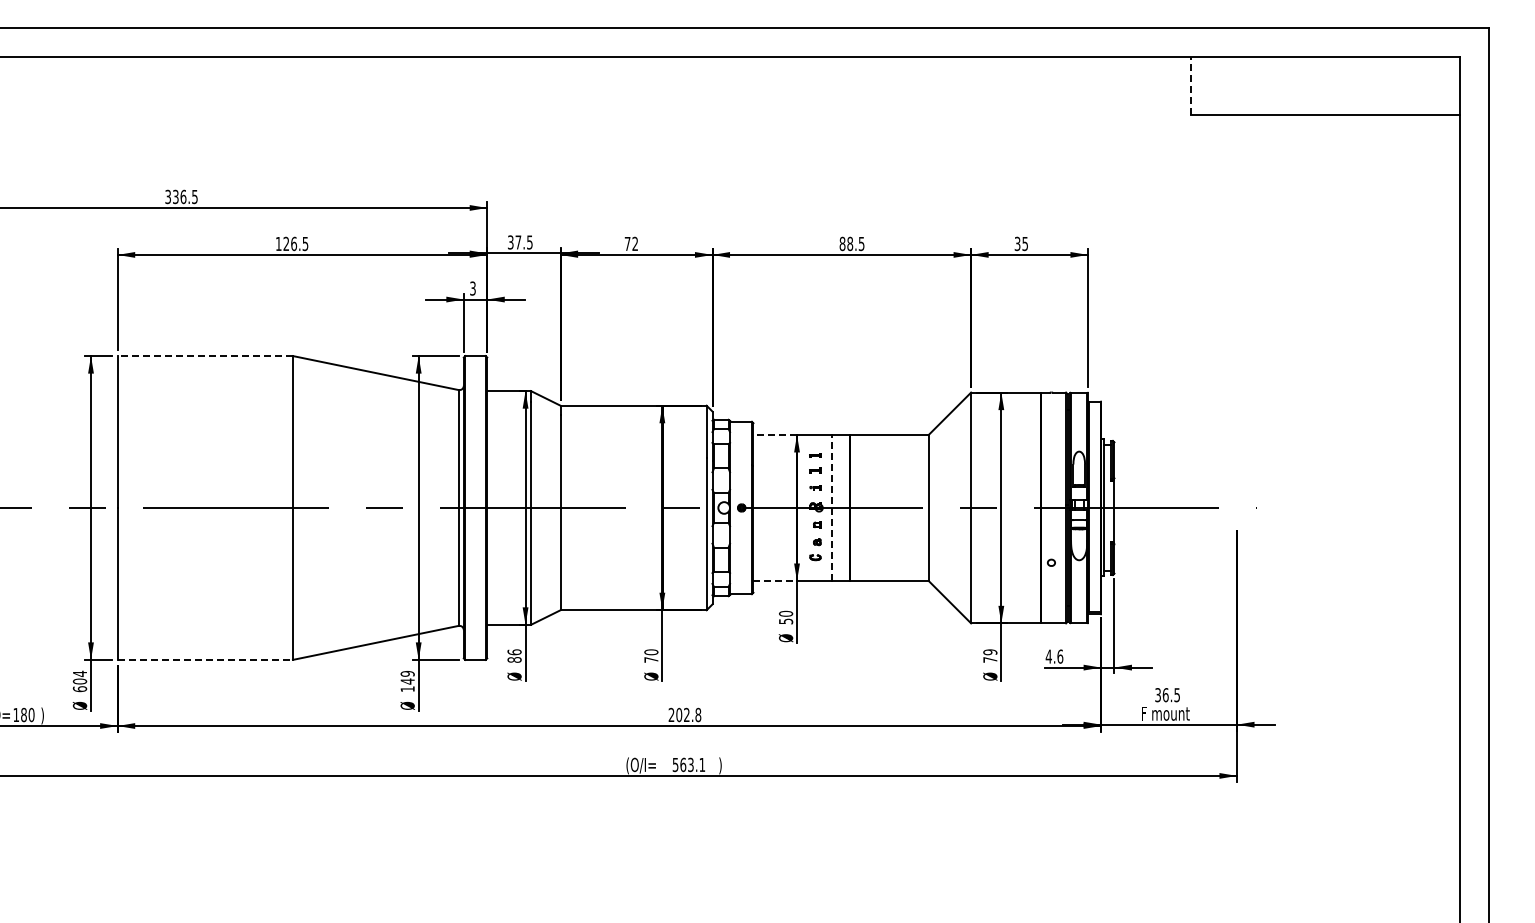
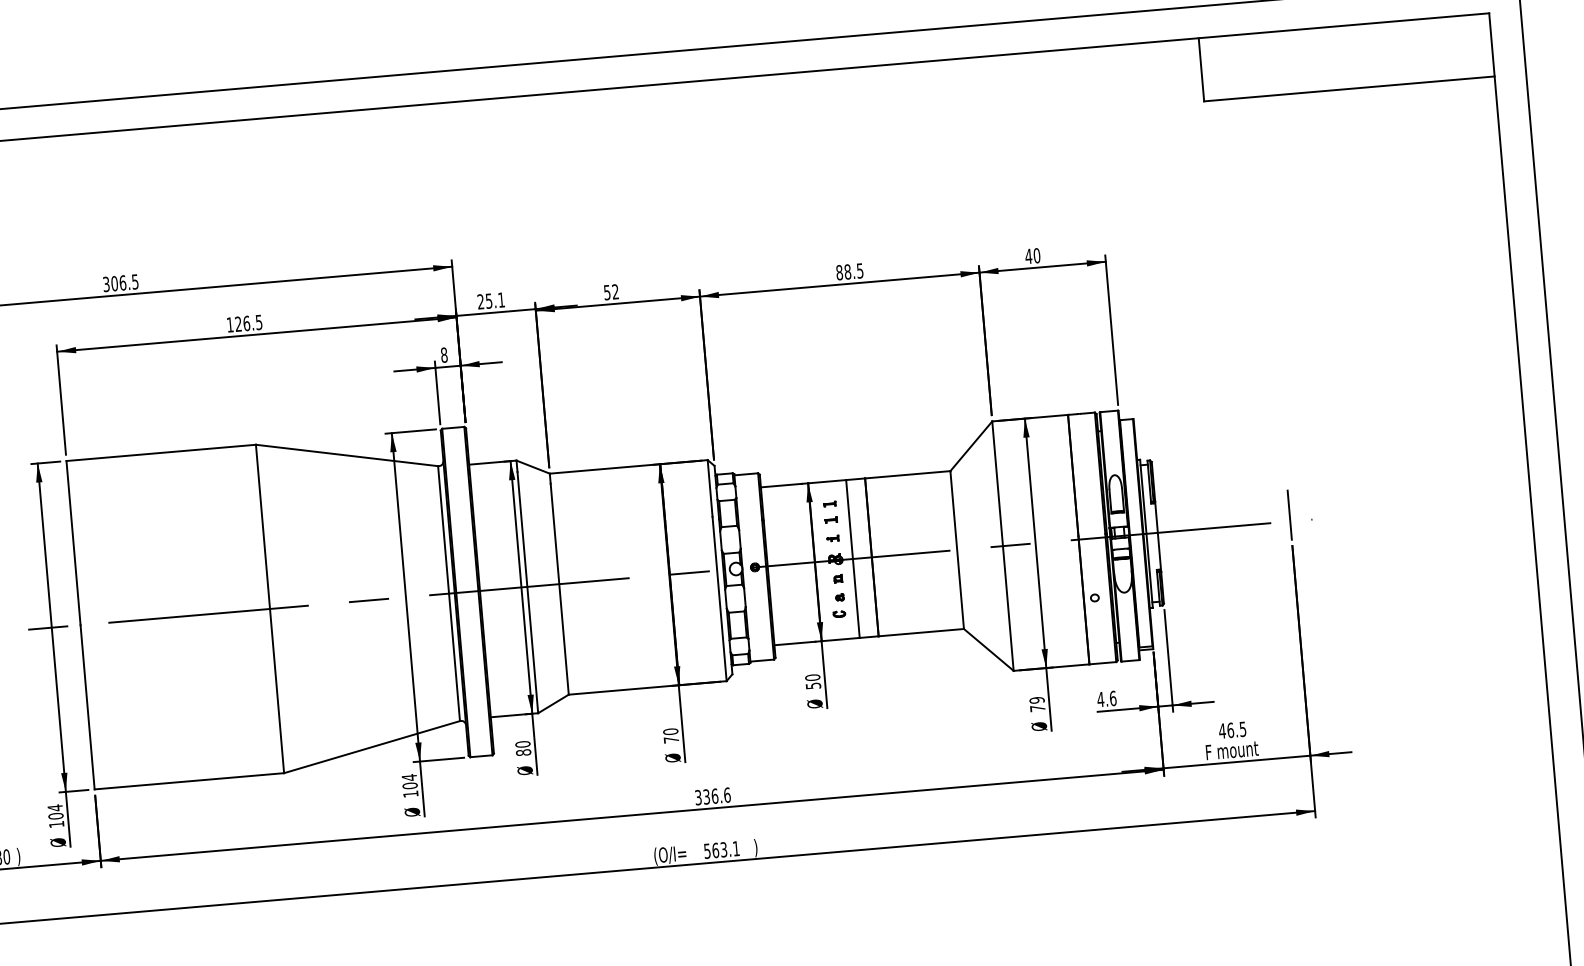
line: (1190, 85) -> (1200, 69), dashed -> solid
text: (175, 196) -> (114, 283), 336.5 -> 306.5
text: (520, 242) -> (491, 300), 37.5 -> 25.1
text: (1021, 243) -> (1032, 255), 35 -> 40
text: (627, 244) -> (607, 293), 72 -> 52
text: (472, 288) -> (443, 355), 3 -> 8
line: (205, 356) -> (161, 453), dashed -> solid
line: (775, 434) -> (784, 484), dashed -> solid
line: (1236, 501) -> (1289, 514), added
line: (832, 507) -> (853, 558), dashed -> solid
line: (775, 581) -> (798, 643), dashed -> solid
text: (514, 651) -> (522, 743), 86 -> 80
line: (205, 659) -> (189, 780), dashed -> solid
text: (407, 677) -> (409, 781), 149 -> 104
text: (79, 689) -> (56, 824), 604 -> 104
text: (1158, 695) -> (1222, 731), 36.5 -> 46.5
text: (684, 714) -> (712, 795), 202.8 -> 336.6

